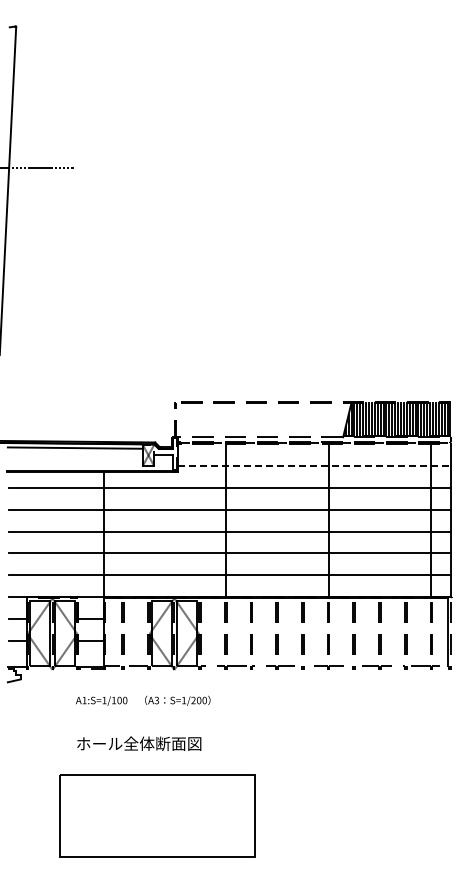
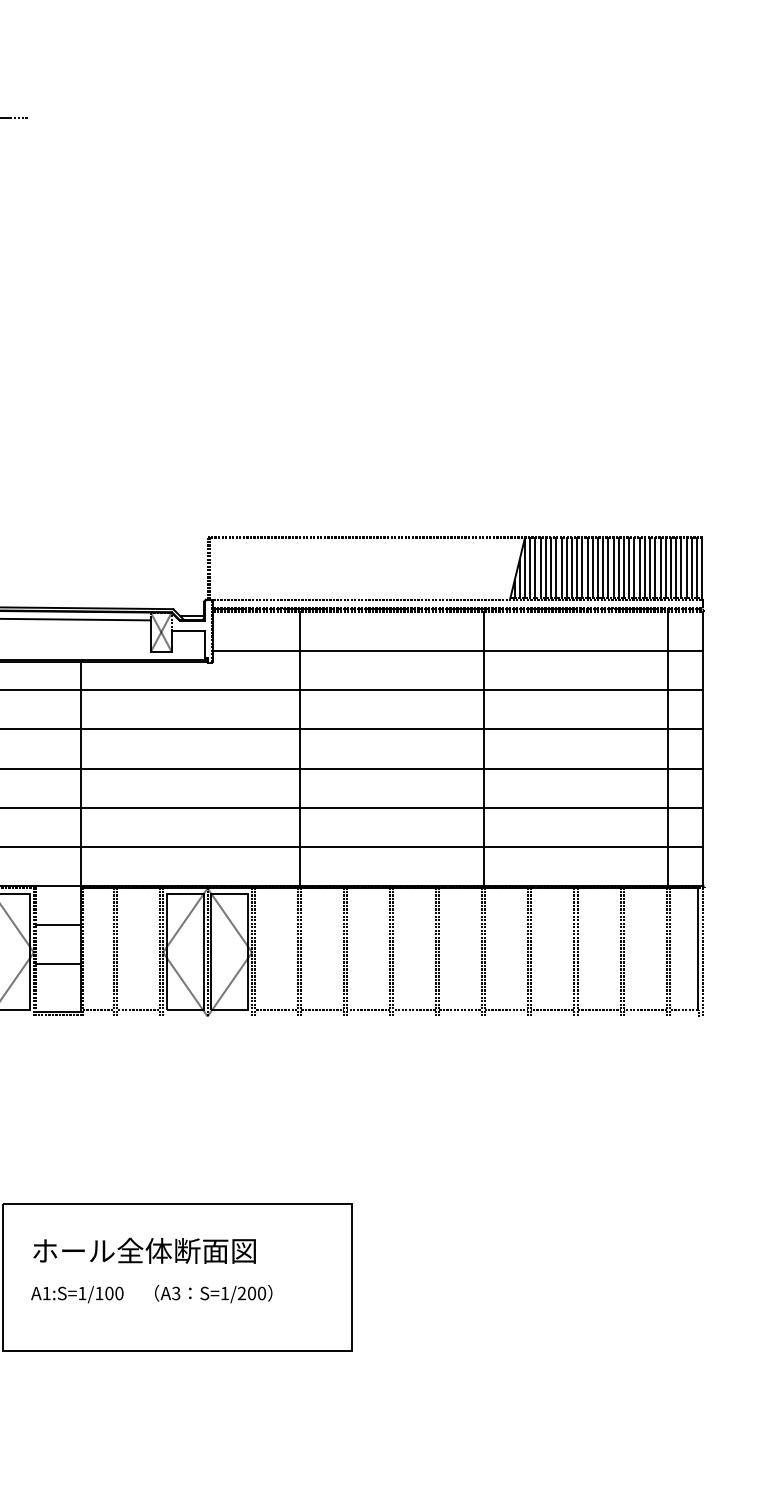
line: (314, 466) -> (458, 652), dashed -> solid
text: (143, 700) -> (152, 1293), moved
text: (139, 743) -> (145, 1250), moved

